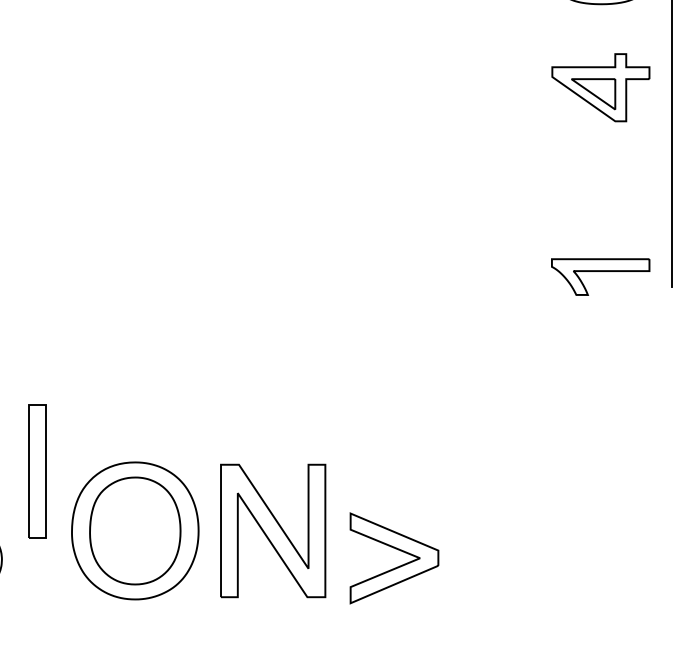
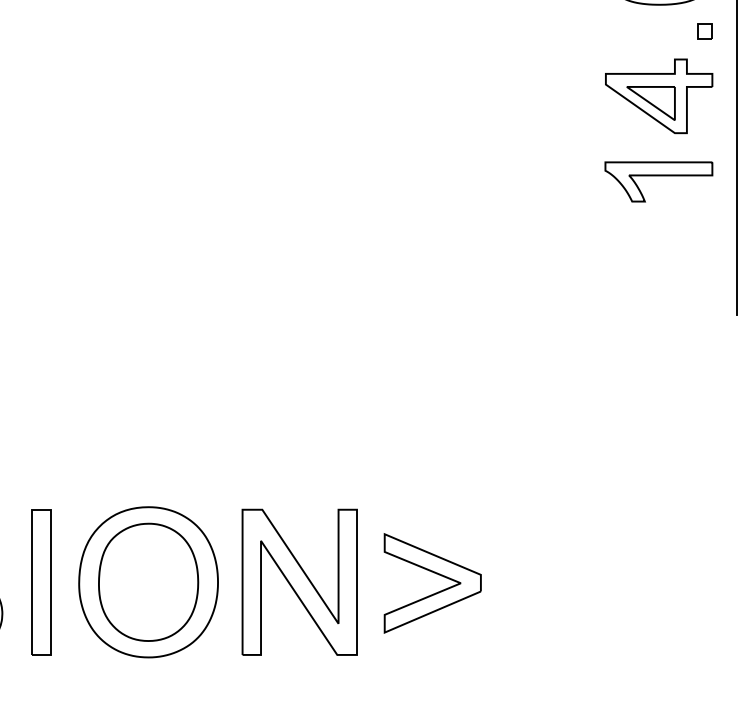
part: (642, 28) -> (704, 31), added
part: (600, 276) -> (658, 181), moved
part: (37, 471) -> (41, 582), moved
part: (396, 566) -> (435, 592), moved

